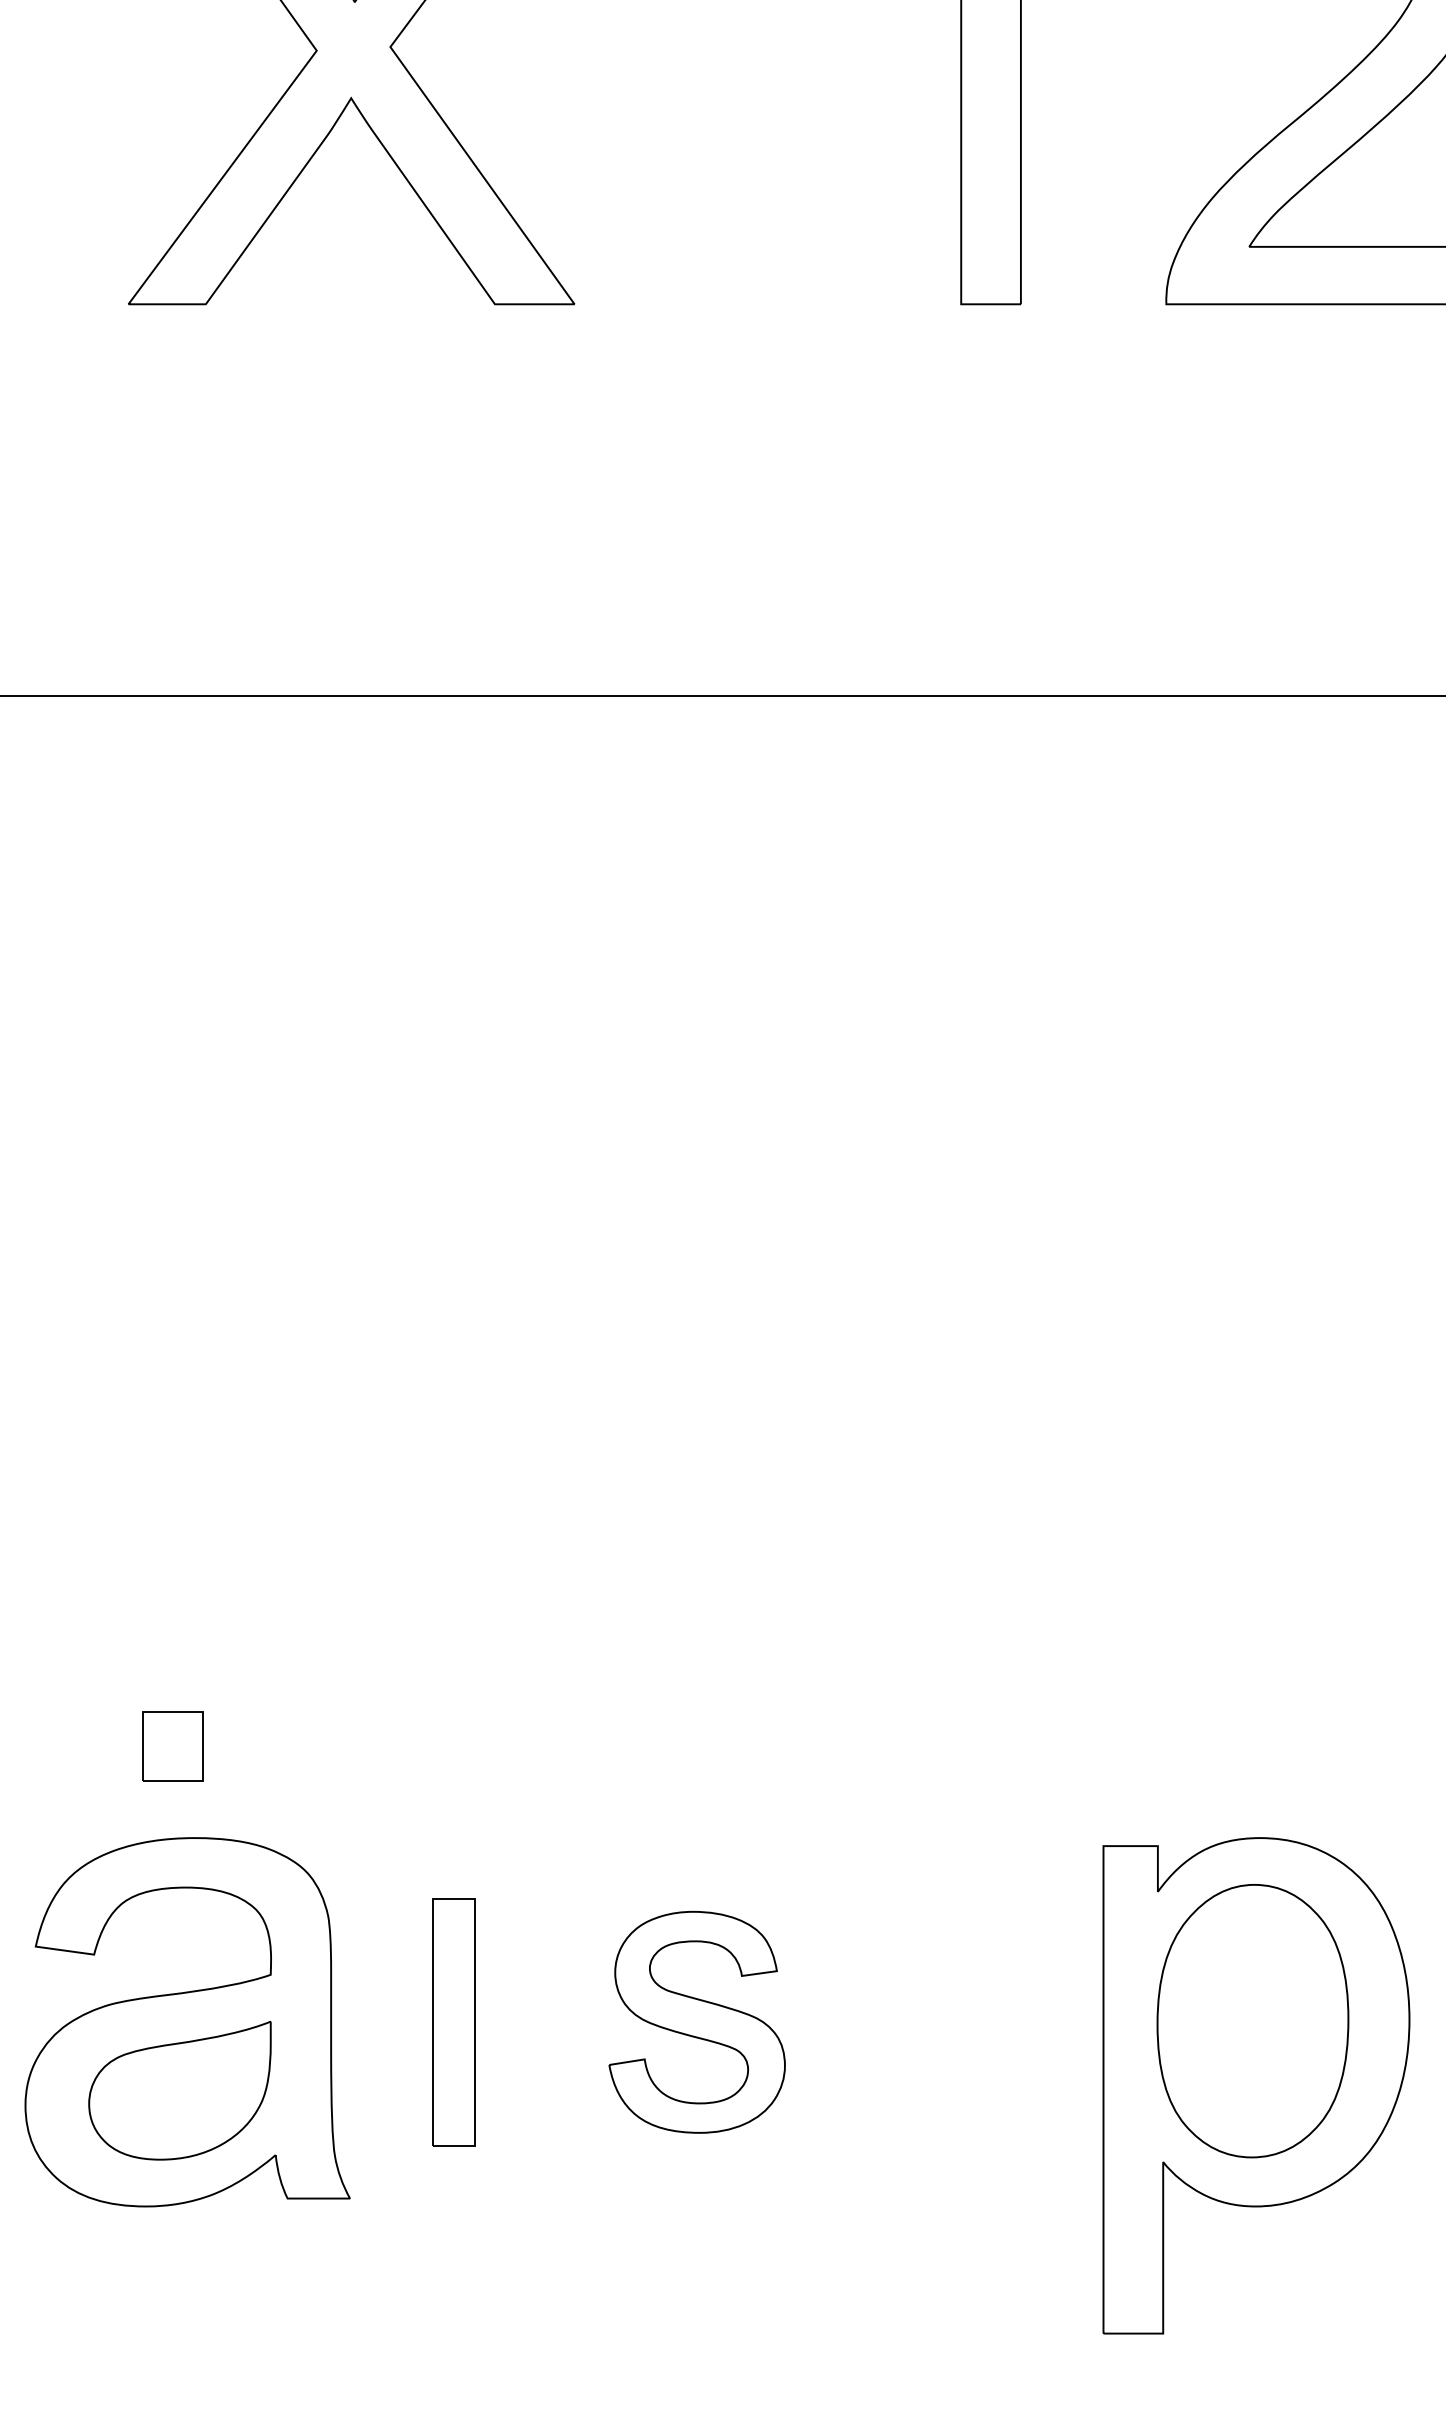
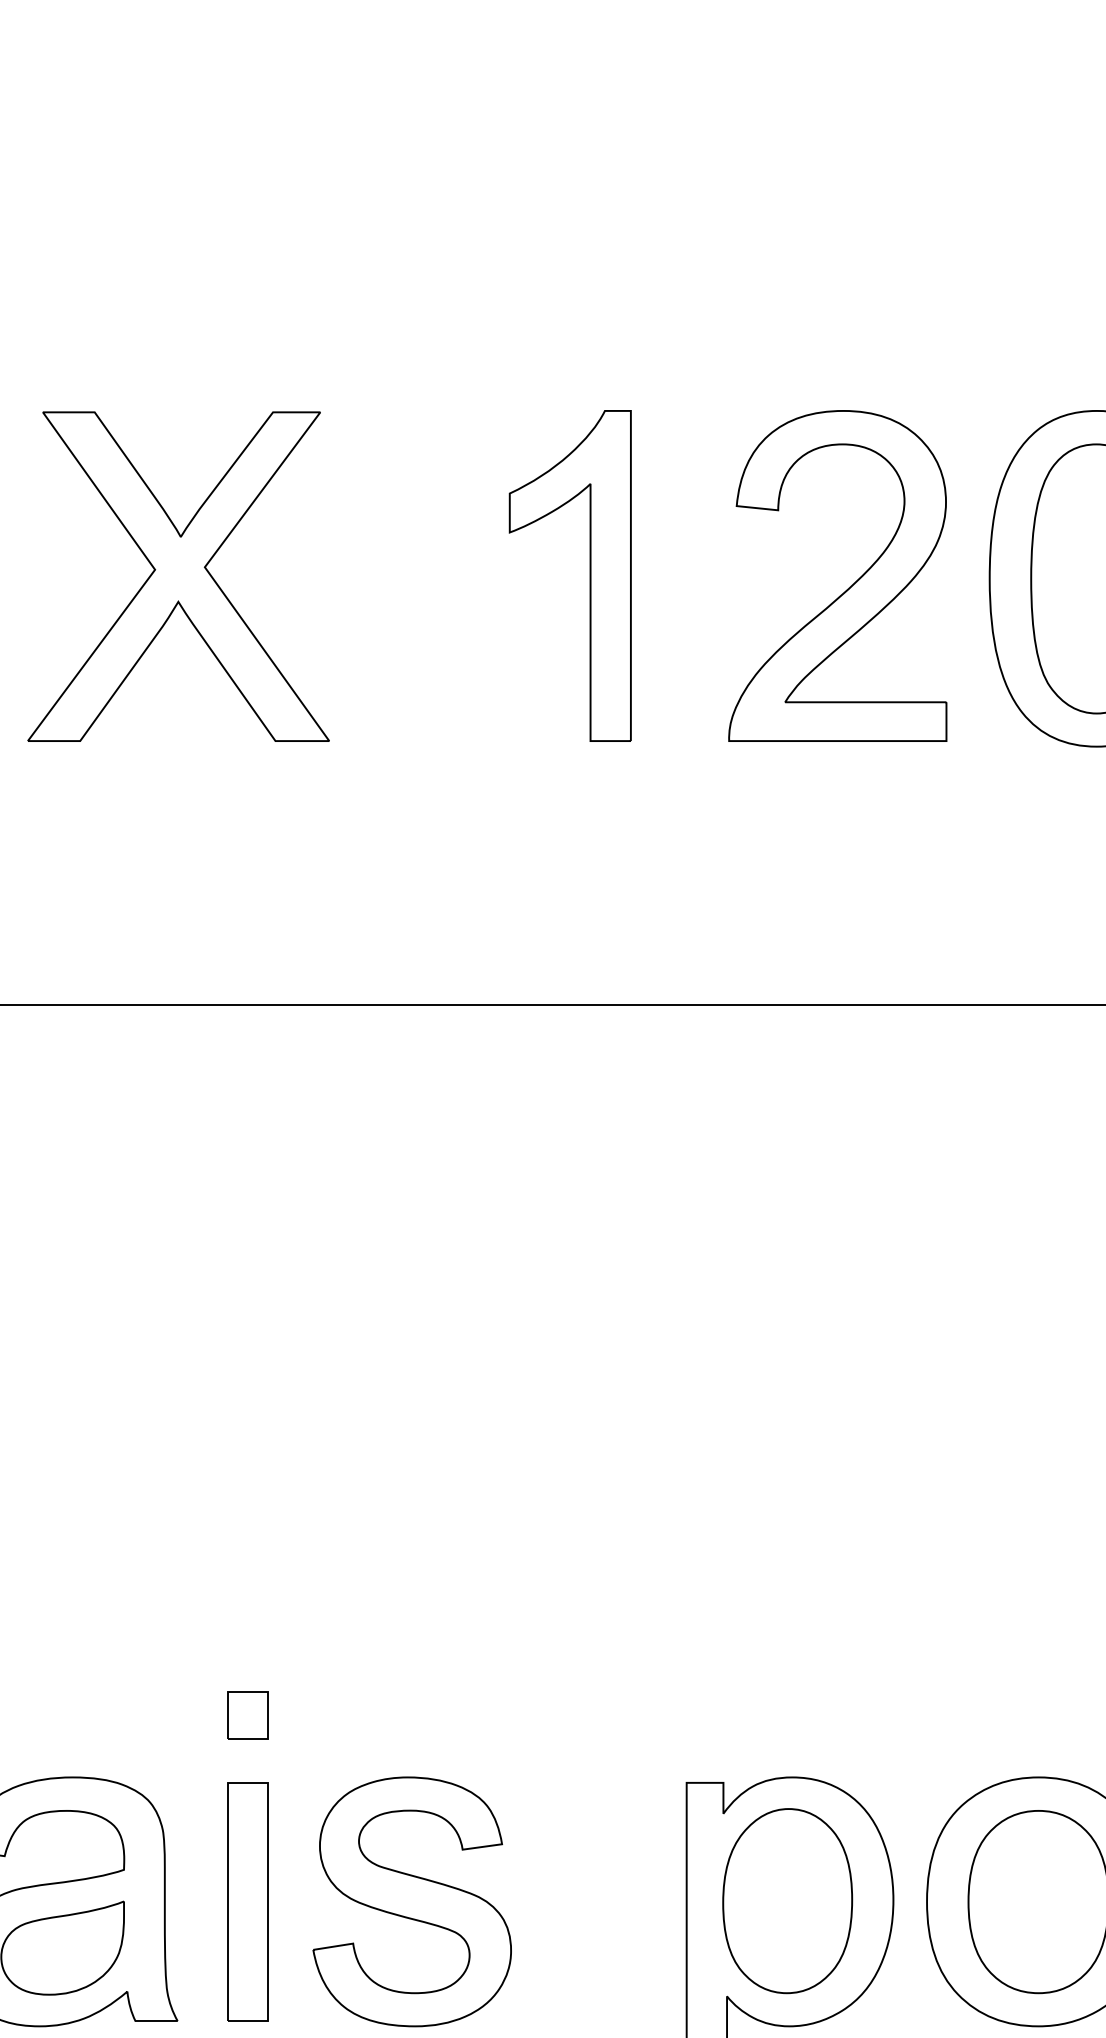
part: (172, 1746) -> (247, 1715), moved
part: (453, 2021) -> (247, 1901), size x1.43
part: (696, 2021) -> (411, 1901), size x1.67

